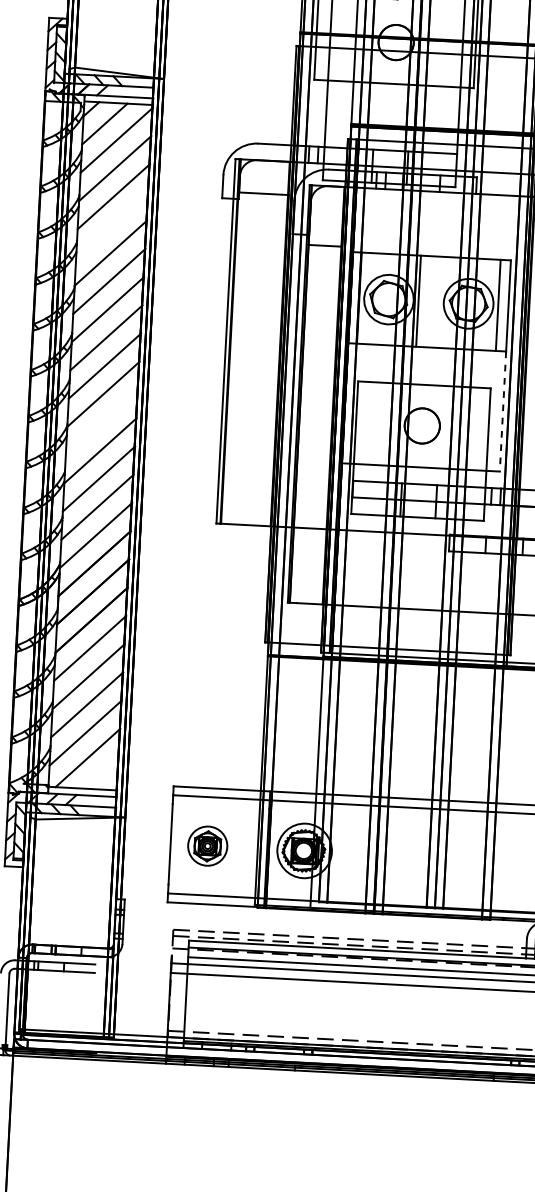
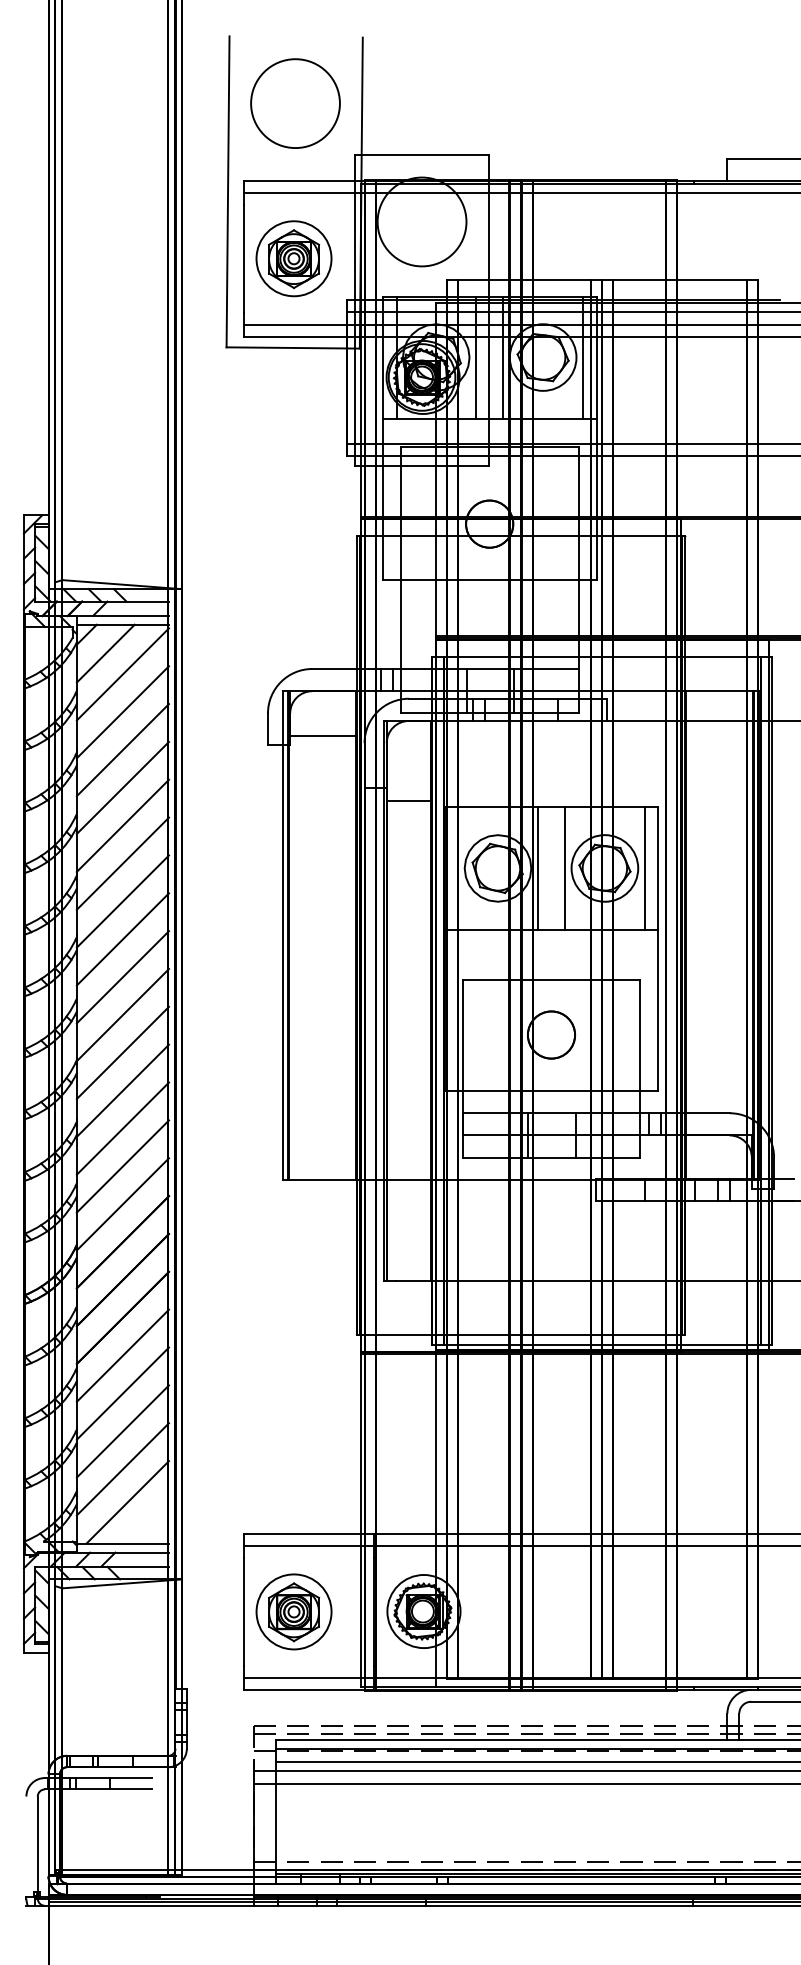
line: (112, 224) -> (122, 787), added
line: (439, 302) -> (565, 868), added
line: (503, 411) -> (658, 1010), dashed -> solid
line: (101, 422) -> (122, 1052), added
part: (207, 845) -> (293, 1611), size x1.43

